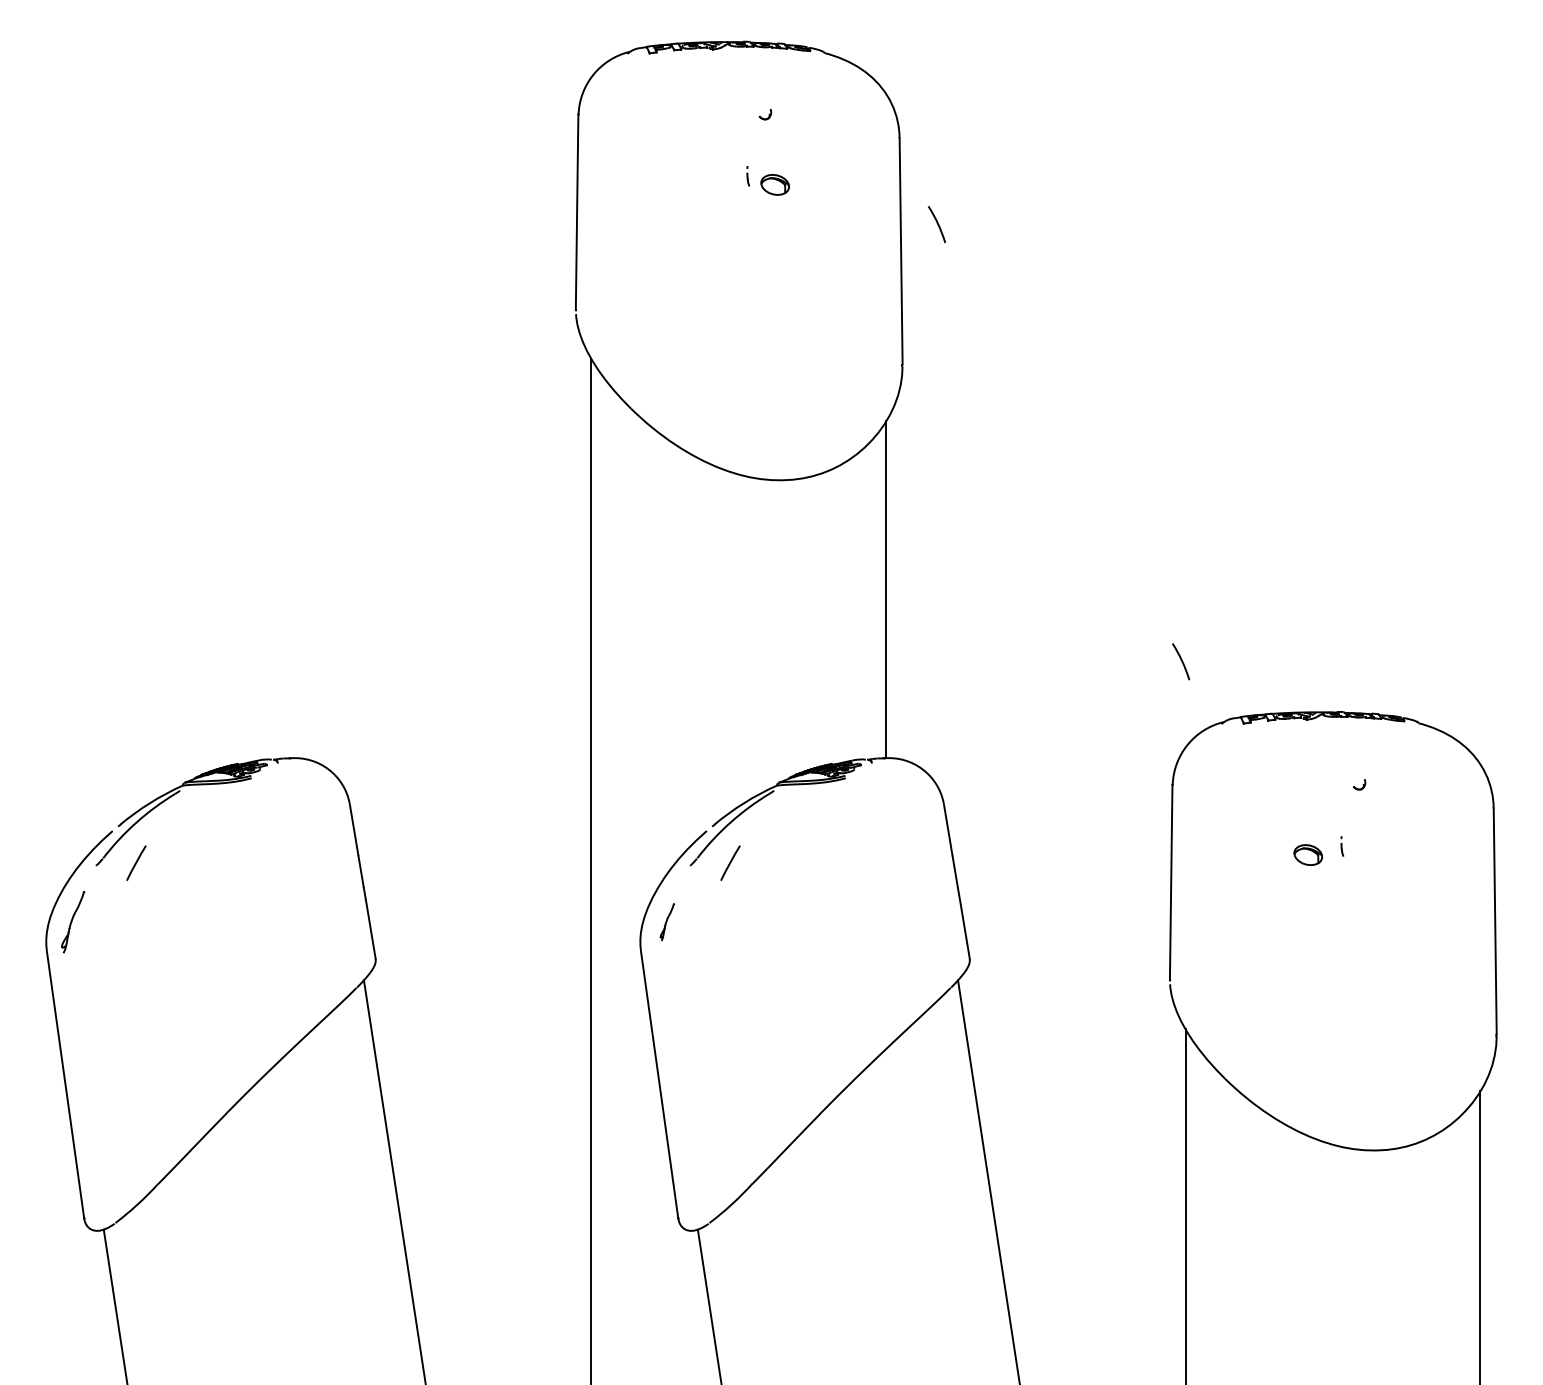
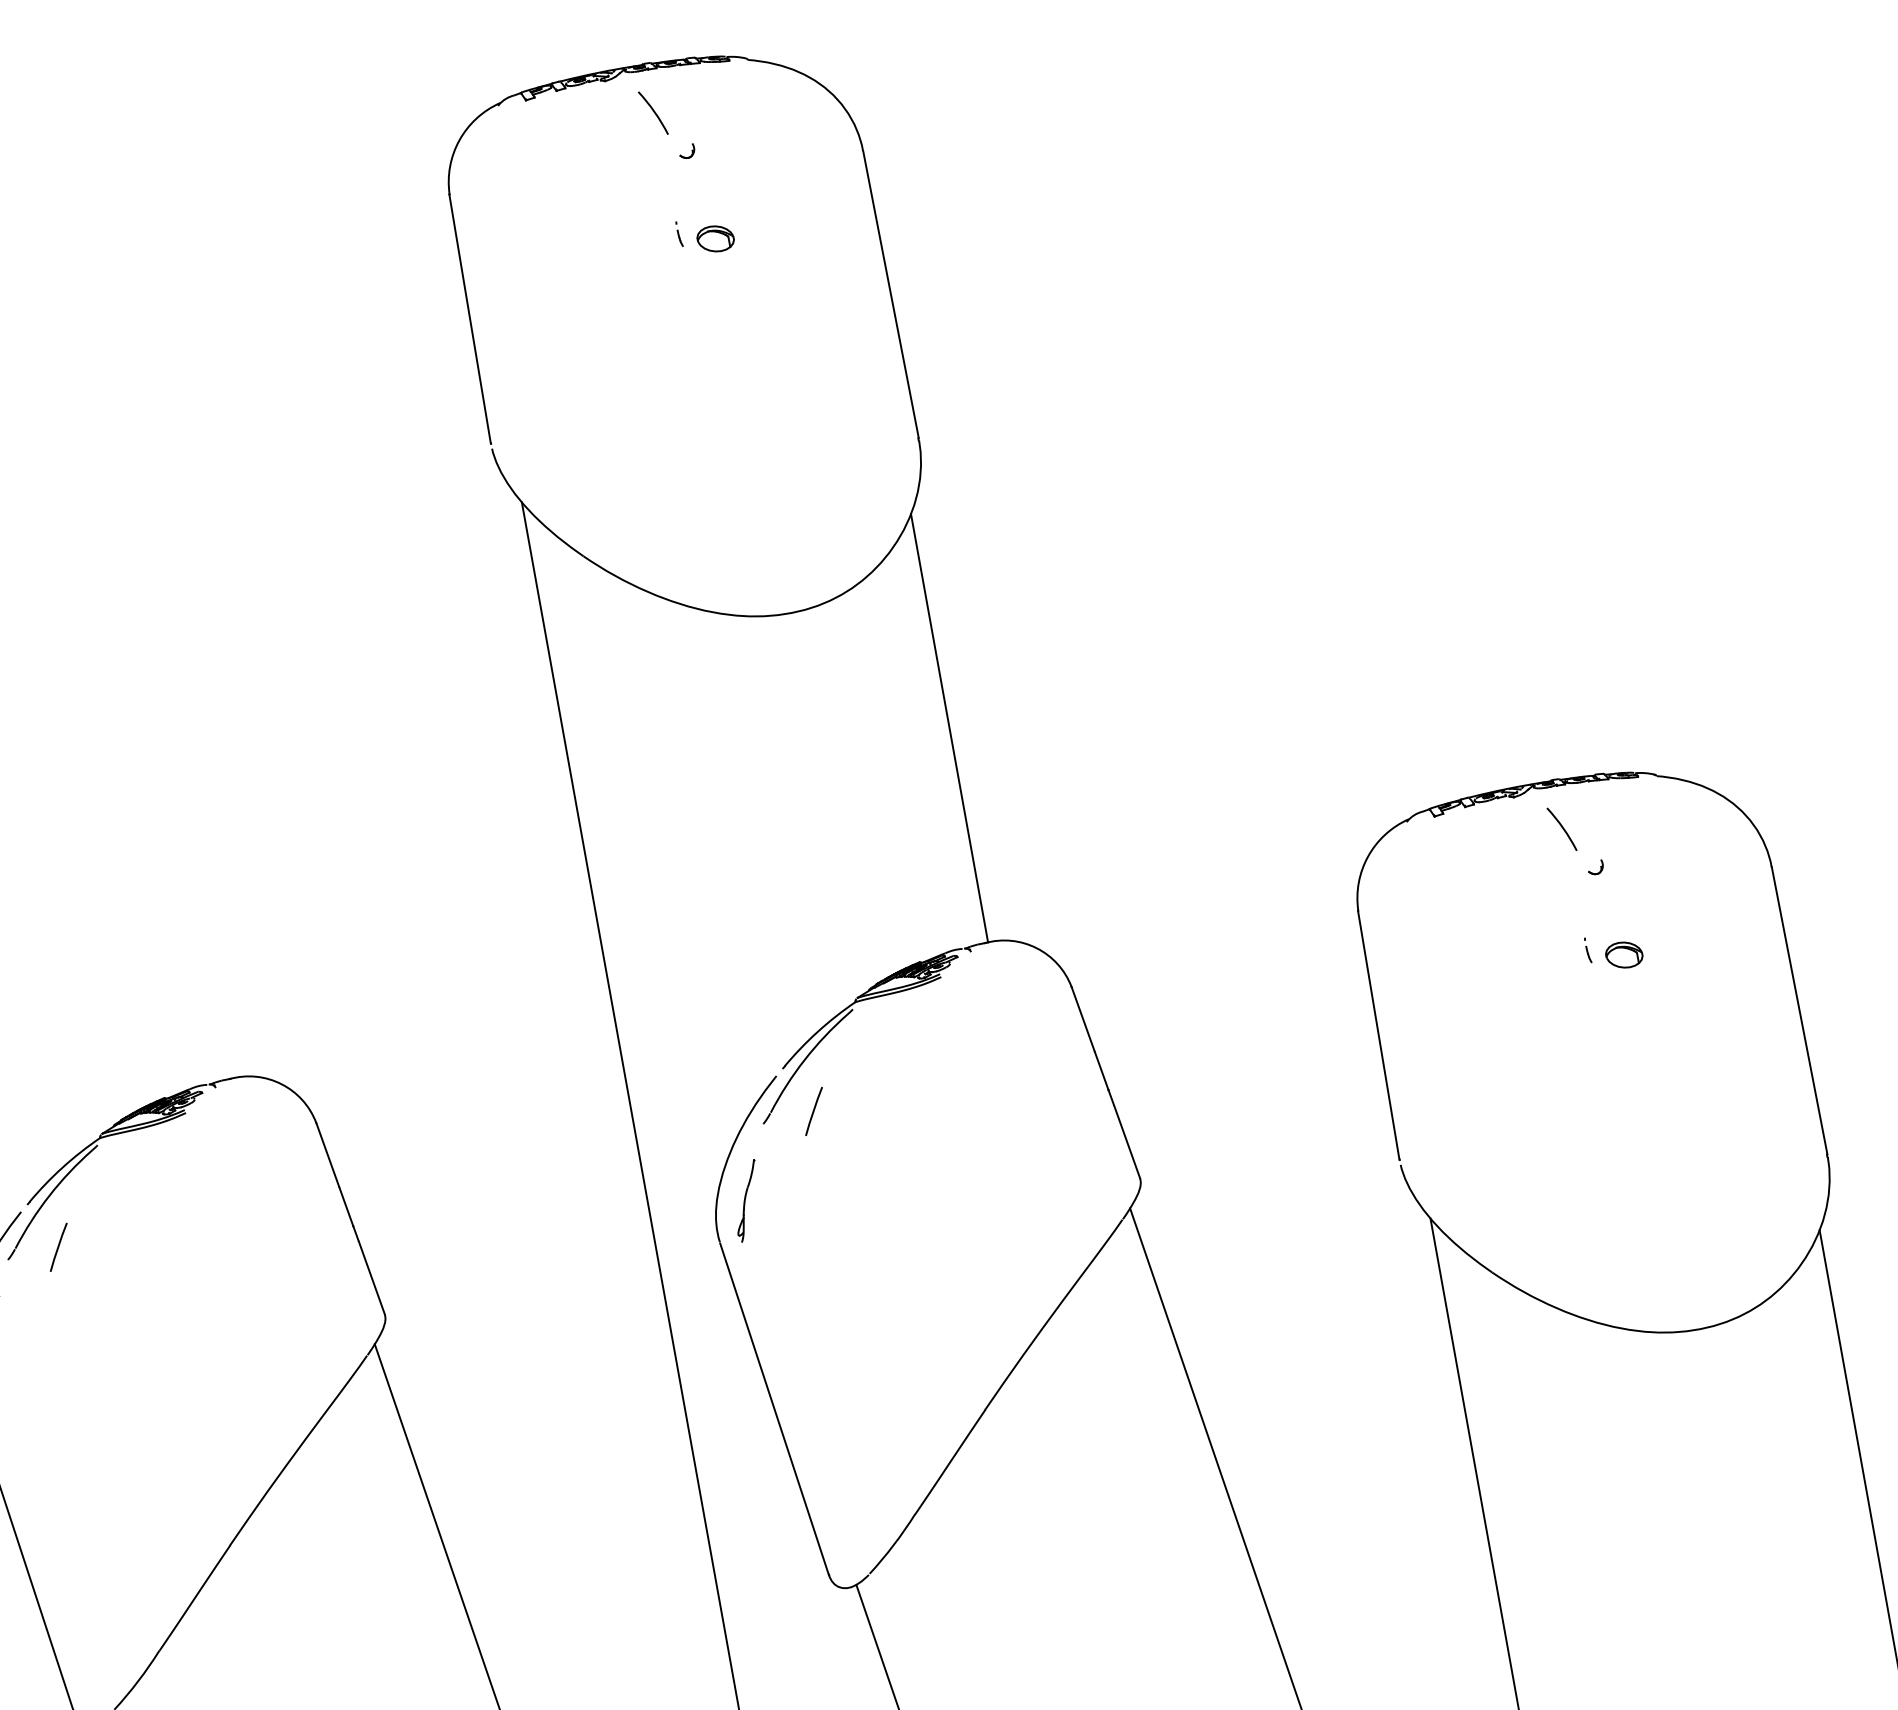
arc: (936, 223) -> (652, 111), moved
arc: (1181, 661) -> (1562, 828), moved
part: (1308, 854) -> (1624, 954), moved
part: (667, 922) -> (747, 1201), size x1.67

